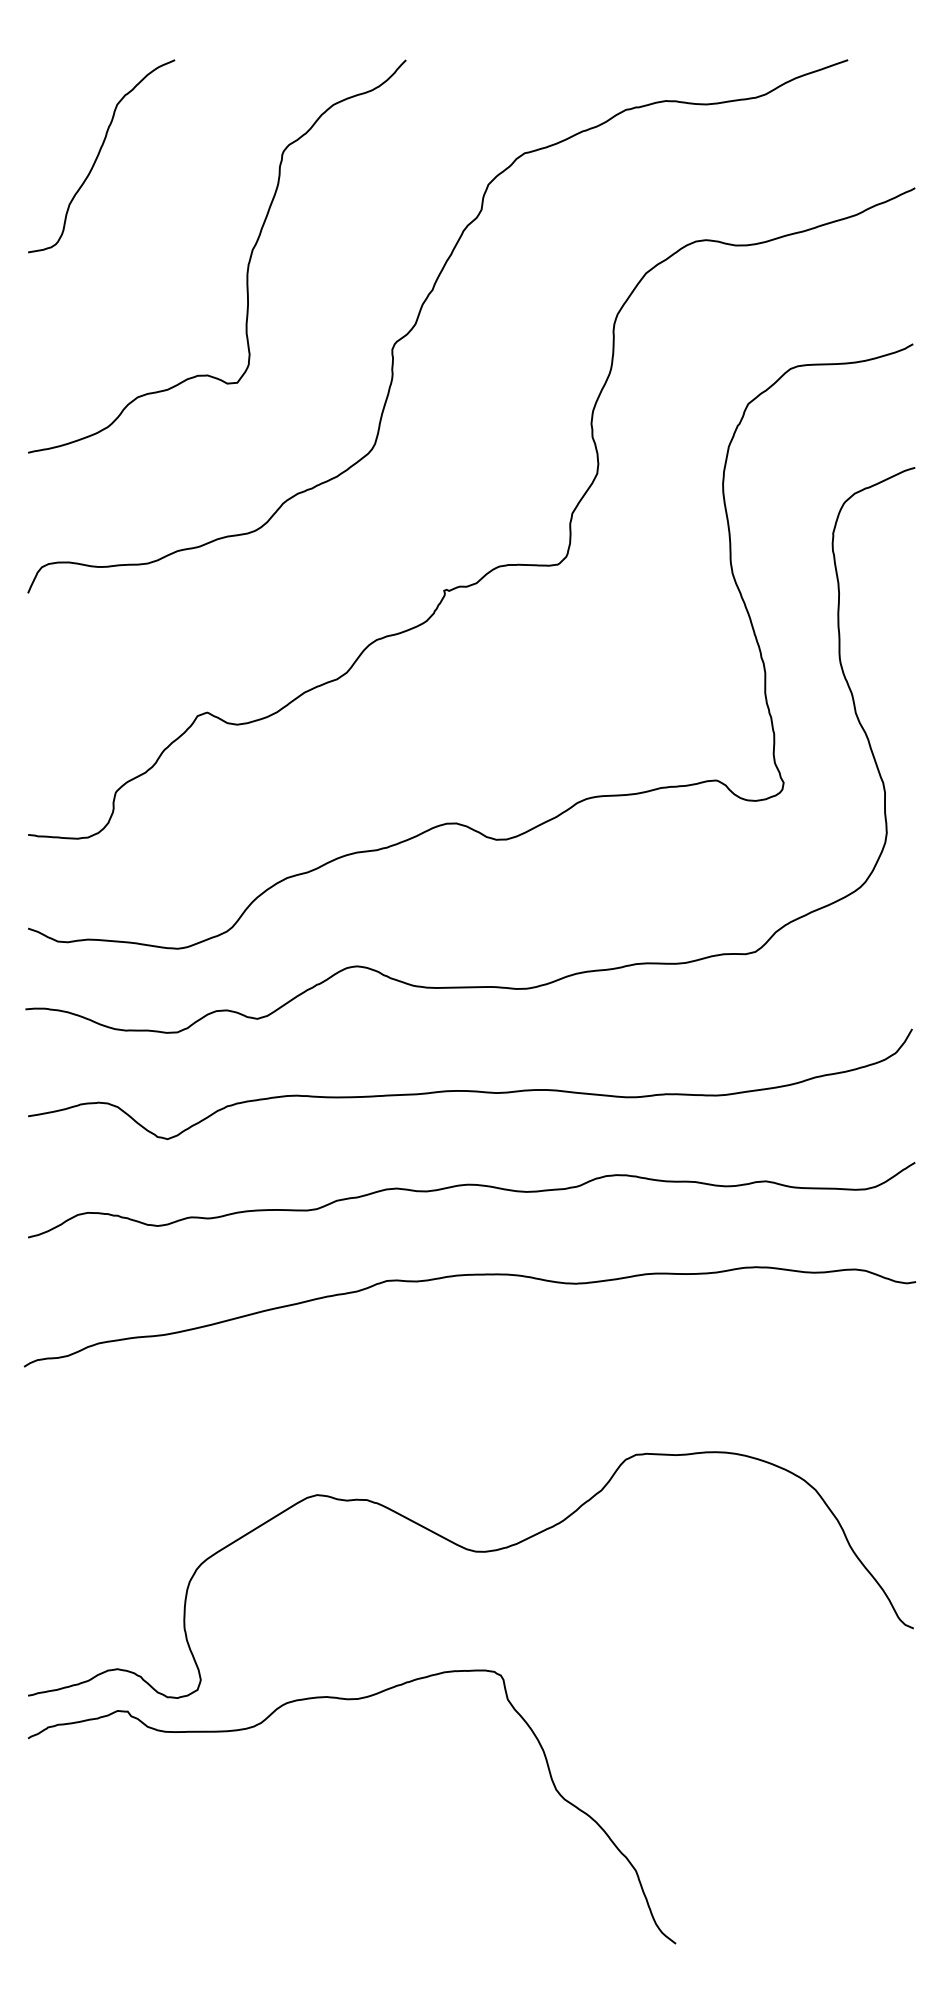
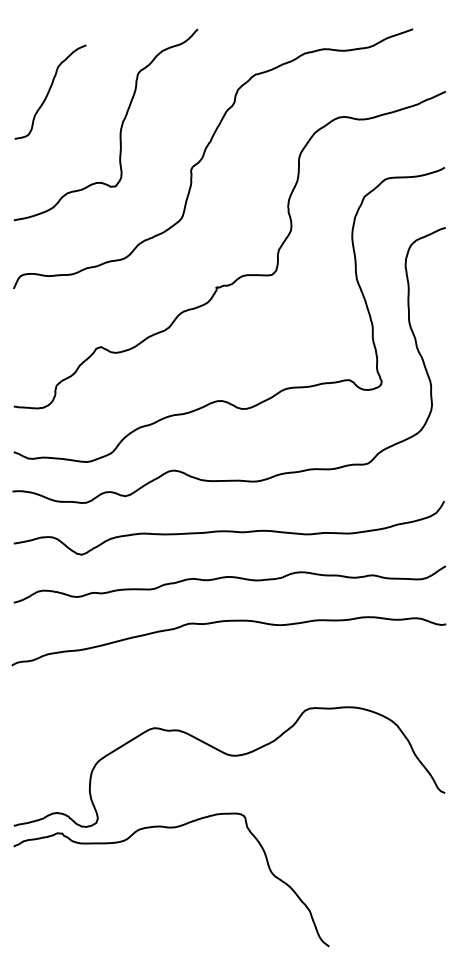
curve: (101, 153) -> (50, 90), moved

